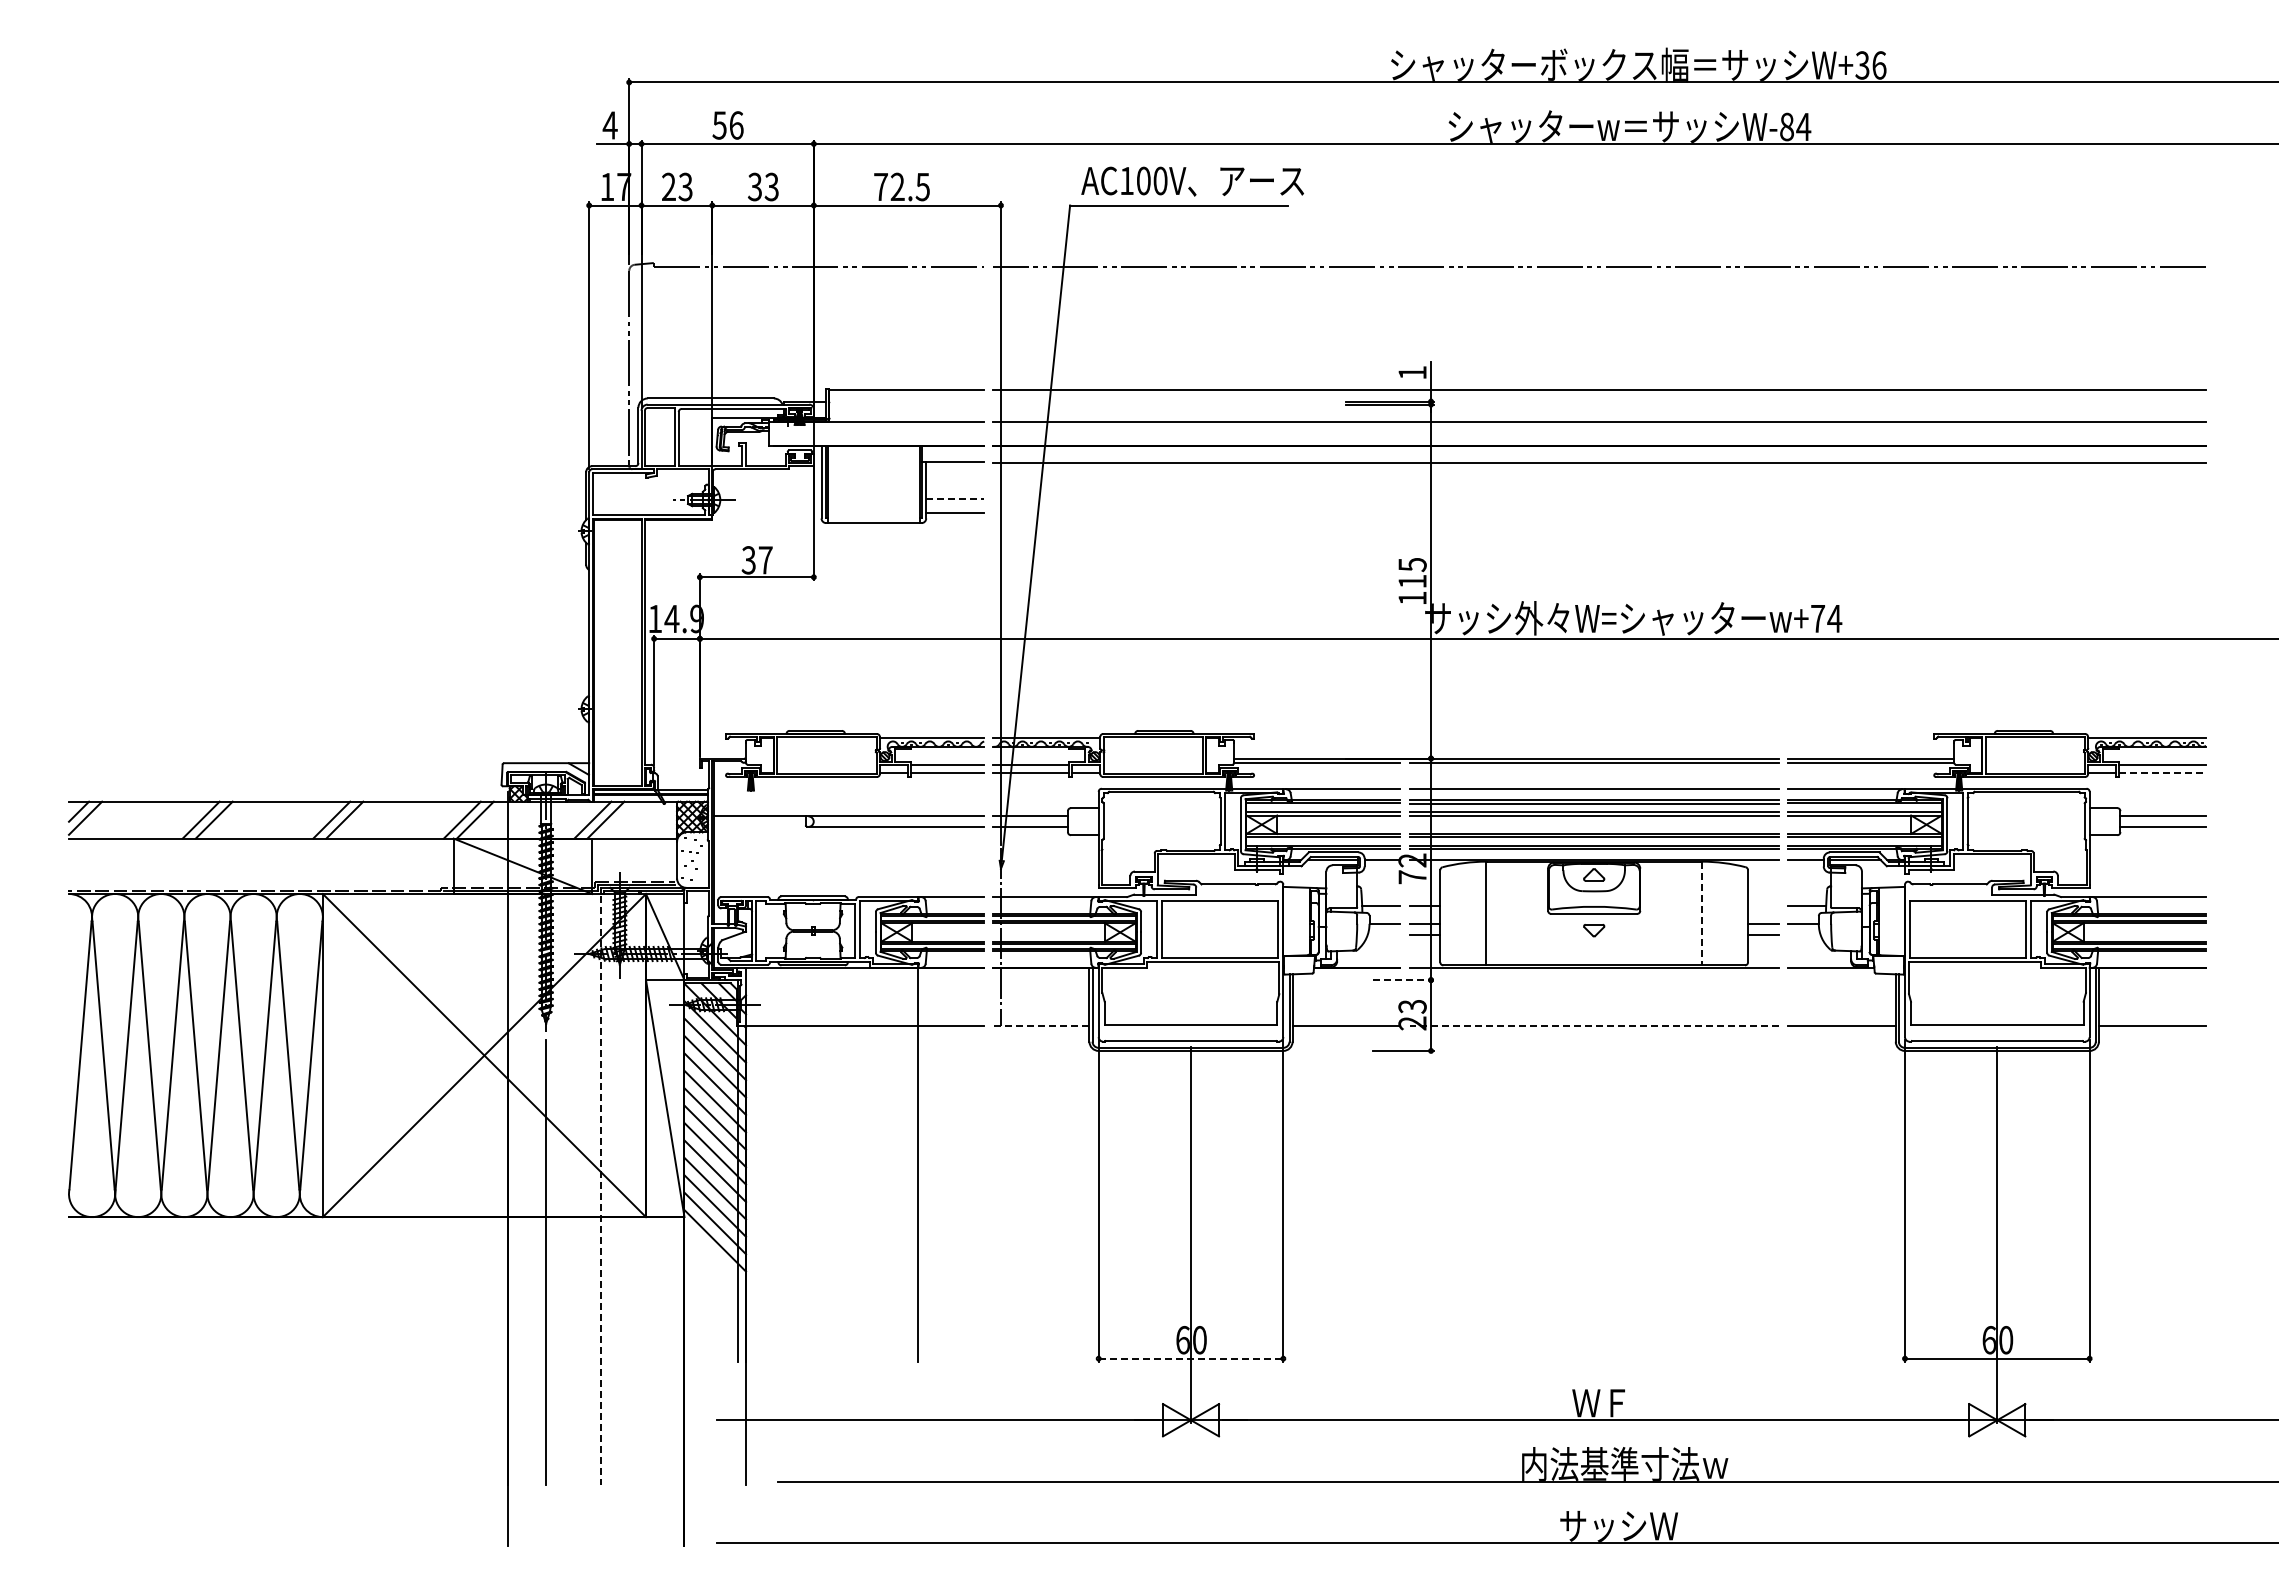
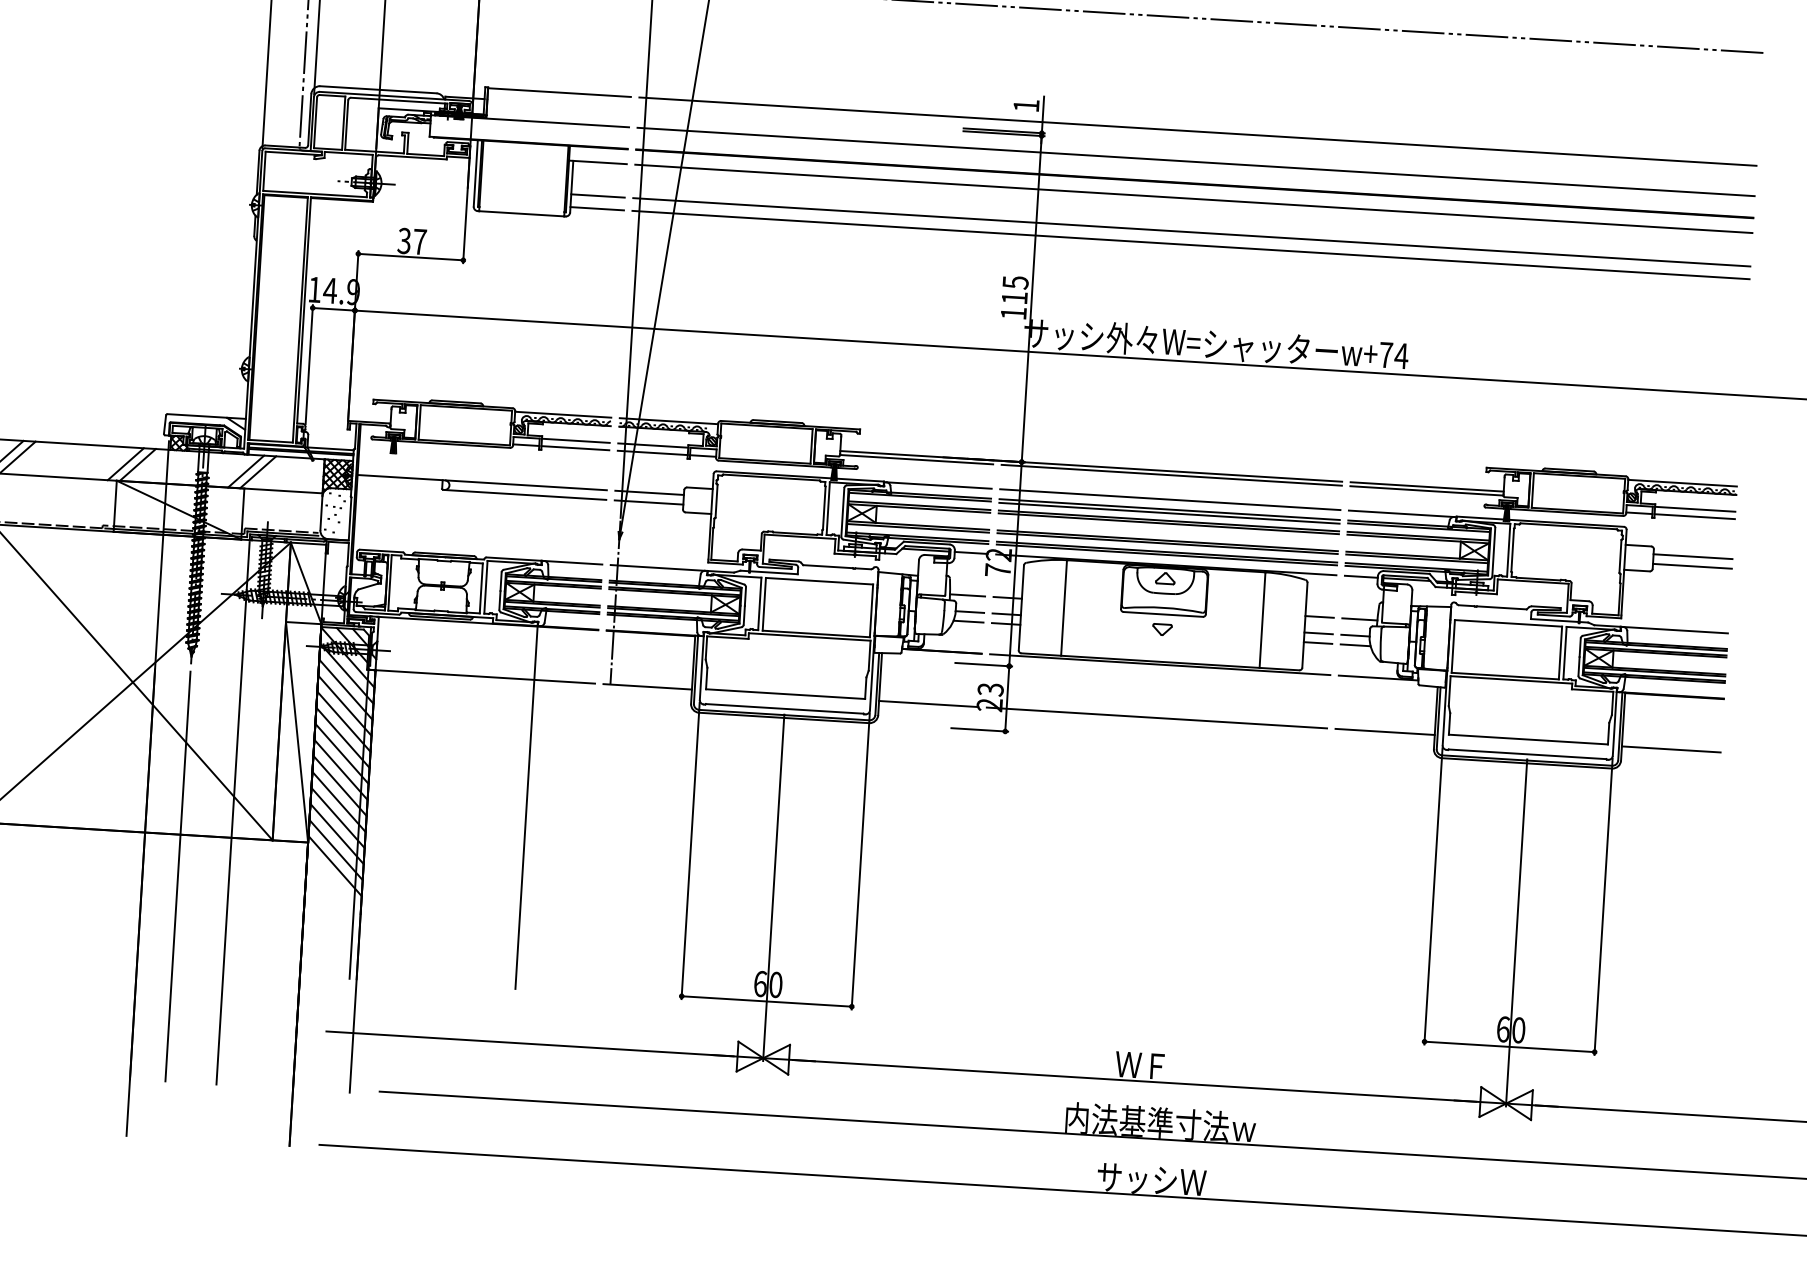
line: (955, 498) -> (598, 195), dashed -> solid
line: (1599, 498) -> (1191, 232), added
line: (1599, 512) -> (1190, 244), added
line: (2162, 773) -> (1694, 517), dashed -> solid
line: (1763, 906) -> (1319, 617), added
line: (1701, 913) -> (1262, 620), dashed -> solid
line: (1383, 934) -> (968, 621), added
line: (1804, 934) -> (1355, 645), added
line: (1403, 980) -> (983, 665), dashed -> solid
line: (1040, 1026) -> (646, 686), dashed -> solid
line: (1594, 1026) -> (1157, 718), dashed -> solid
line: (601, 1191) -> (233, 814), dashed -> solid
line: (1191, 1358) -> (767, 1001), dashed -> solid

